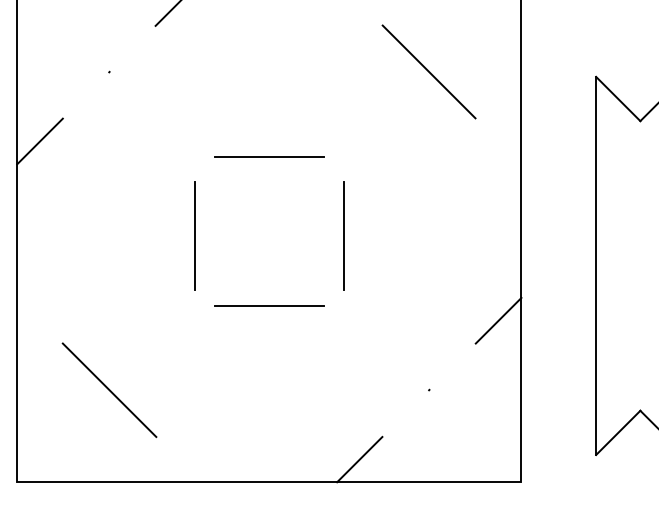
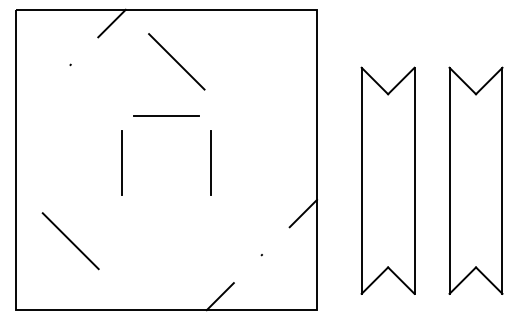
line: (428, 71) -> (176, 61), moved
line: (38, 141) -> (28, 106), removed
line: (268, 305) -> (165, 204), removed
line: (109, 390) -> (70, 241), moved

